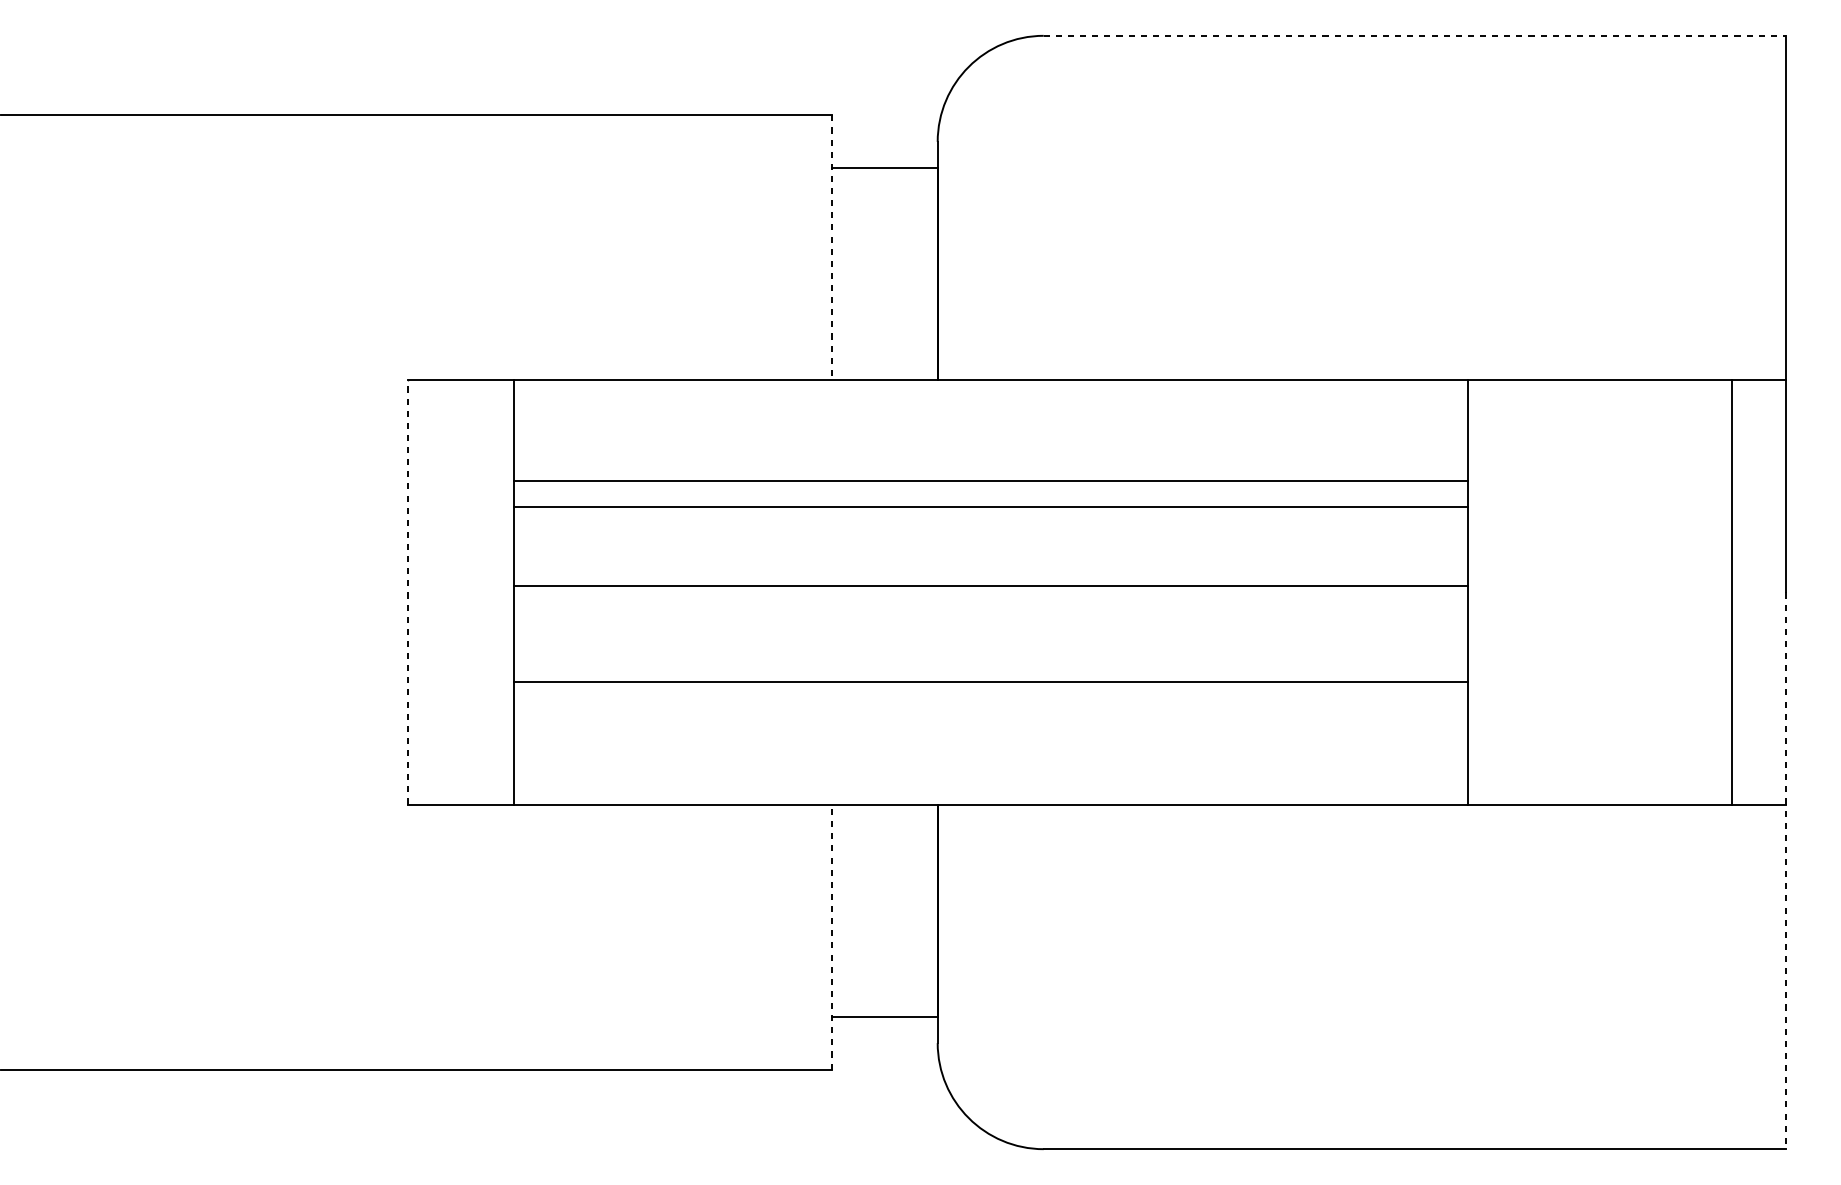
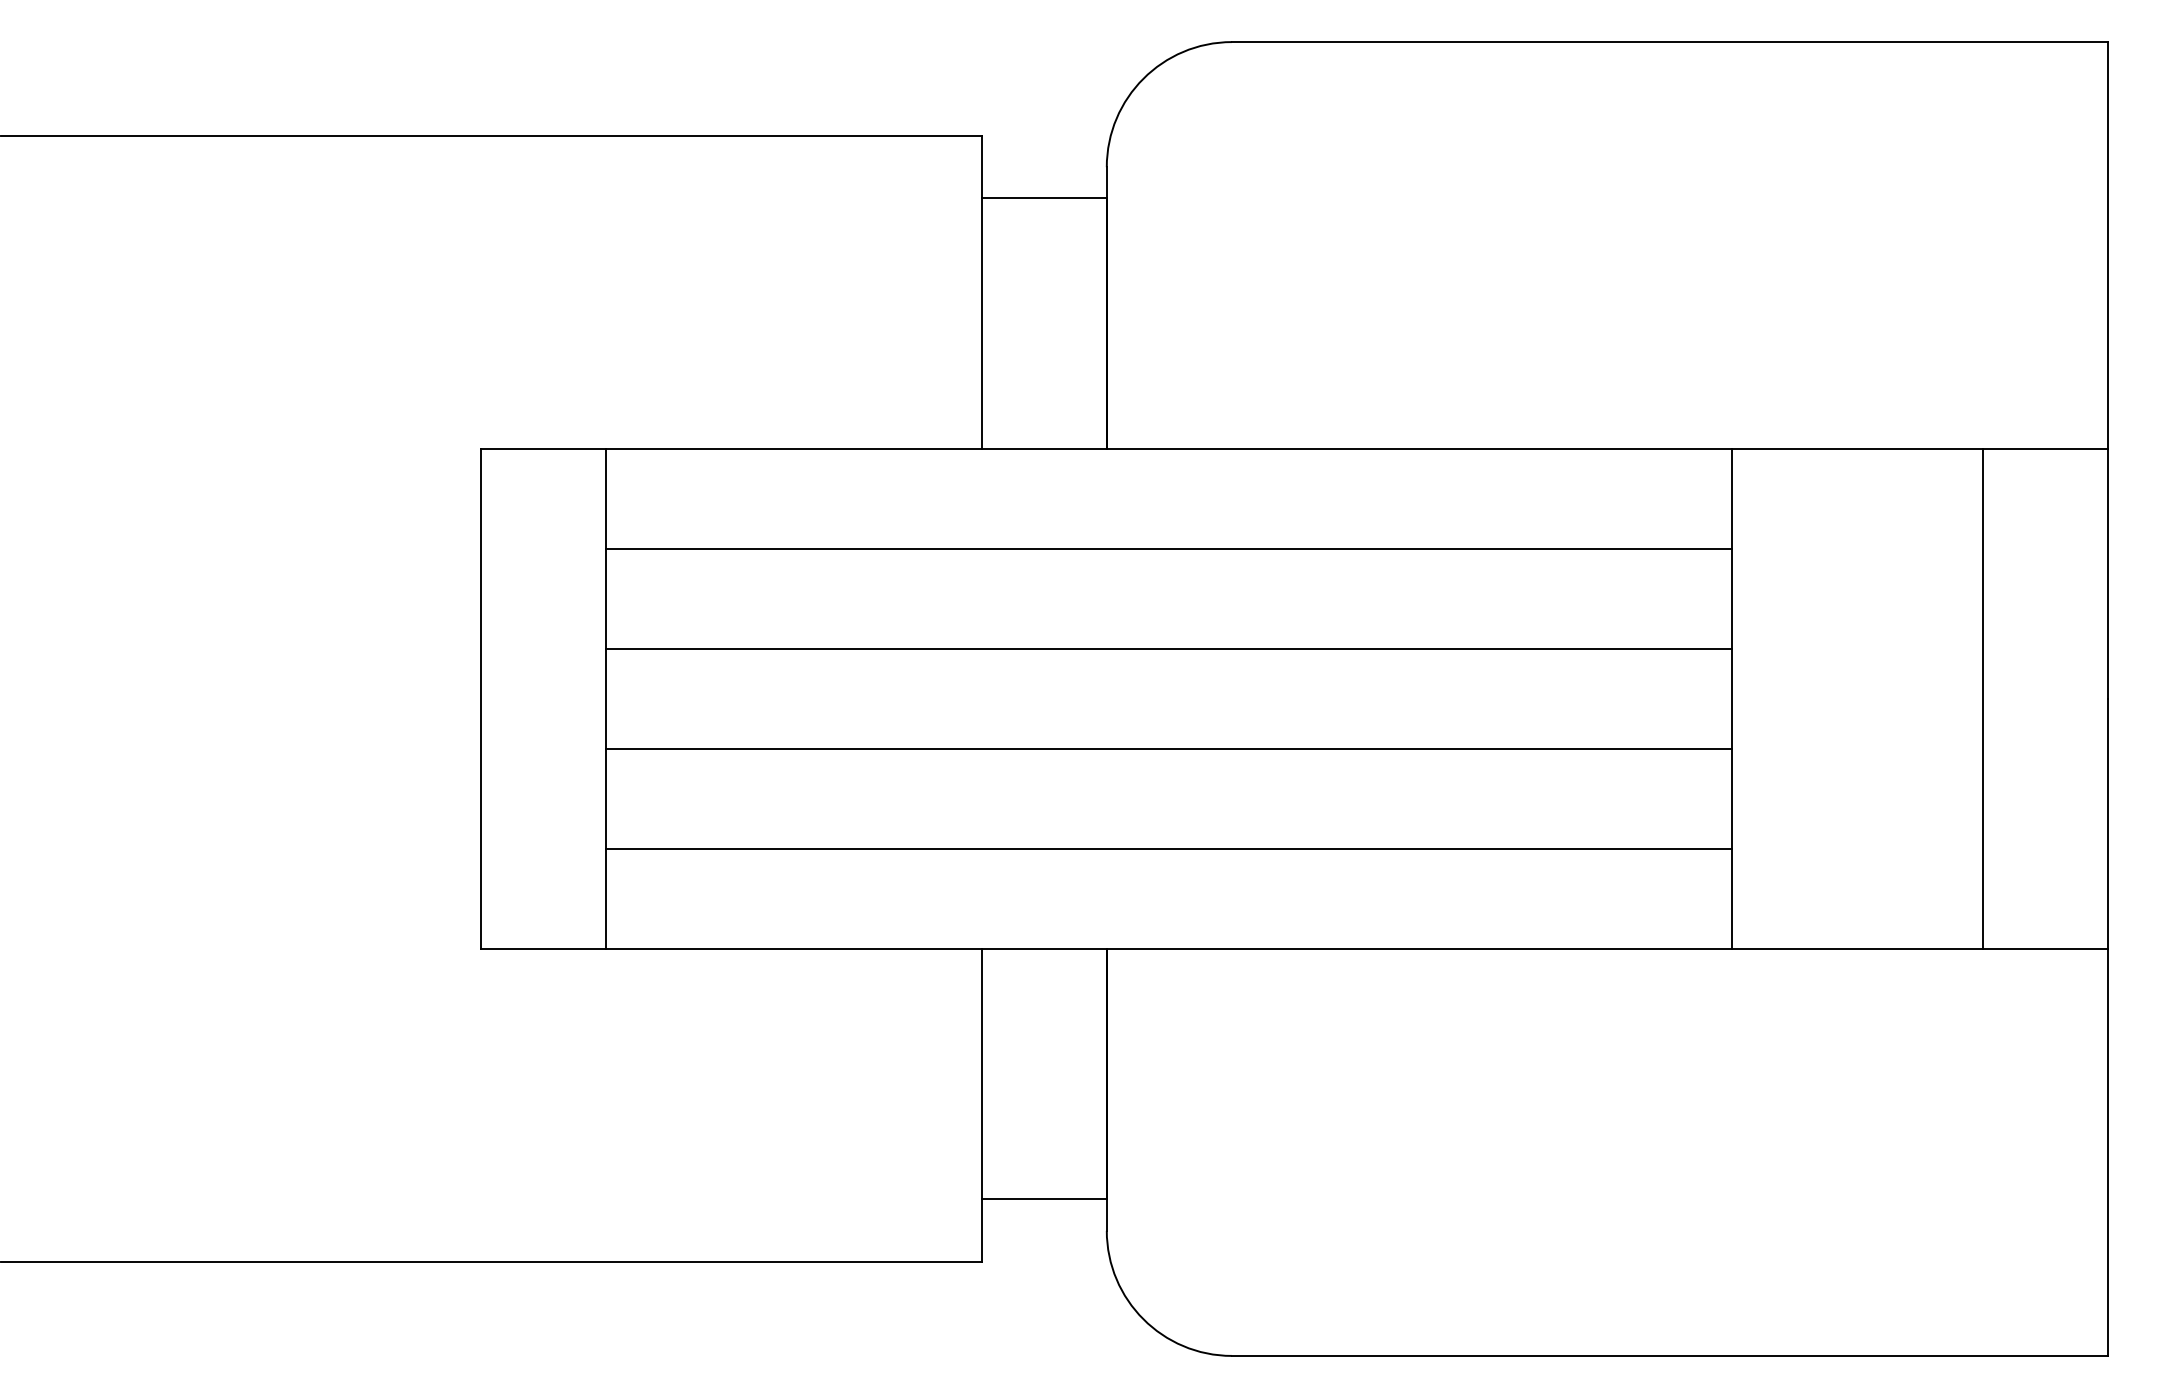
line: (1414, 36) -> (1669, 42), dashed -> solid
line: (831, 248) -> (981, 292), dashed -> solid
line: (990, 481) -> (1169, 648), moved
line: (990, 506) -> (1169, 548), moved
line: (990, 586) -> (1169, 749), moved
line: (407, 592) -> (481, 698), dashed -> solid
line: (1731, 592) -> (1982, 698), moved
line: (990, 681) -> (1169, 849), moved
line: (1785, 870) -> (2107, 1027), dashed -> solid
line: (831, 936) -> (981, 1105), dashed -> solid

